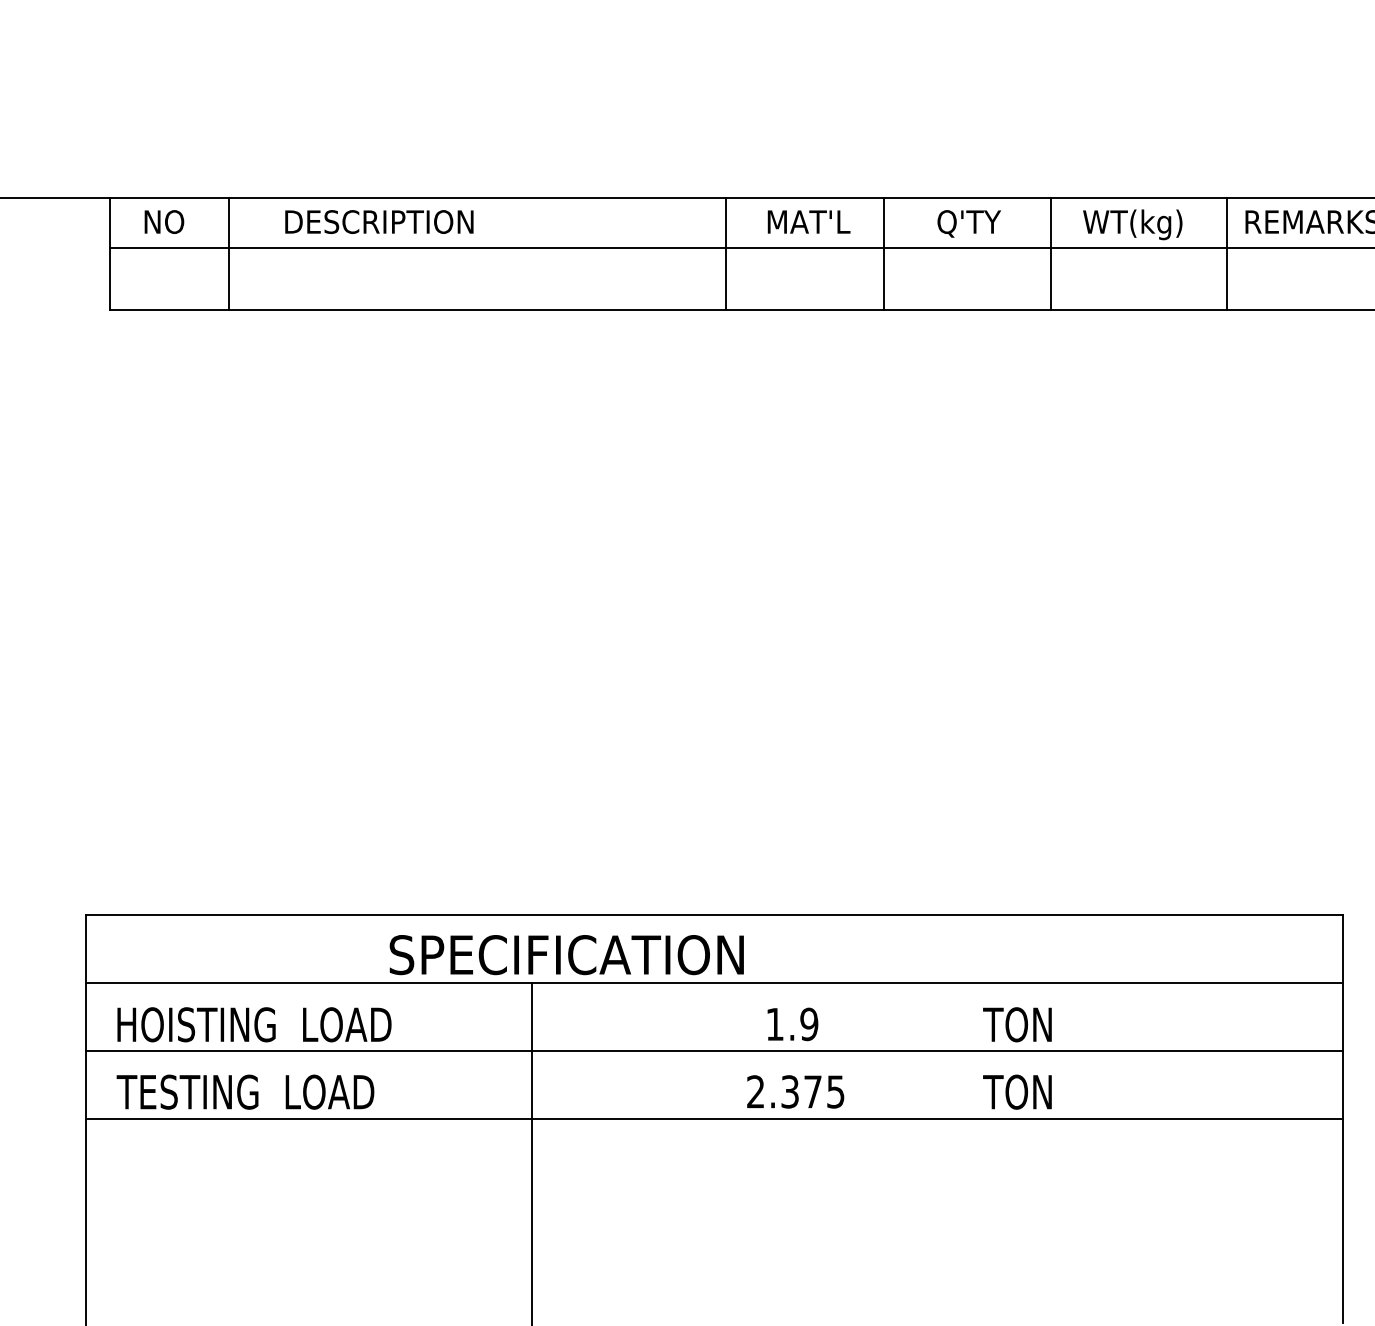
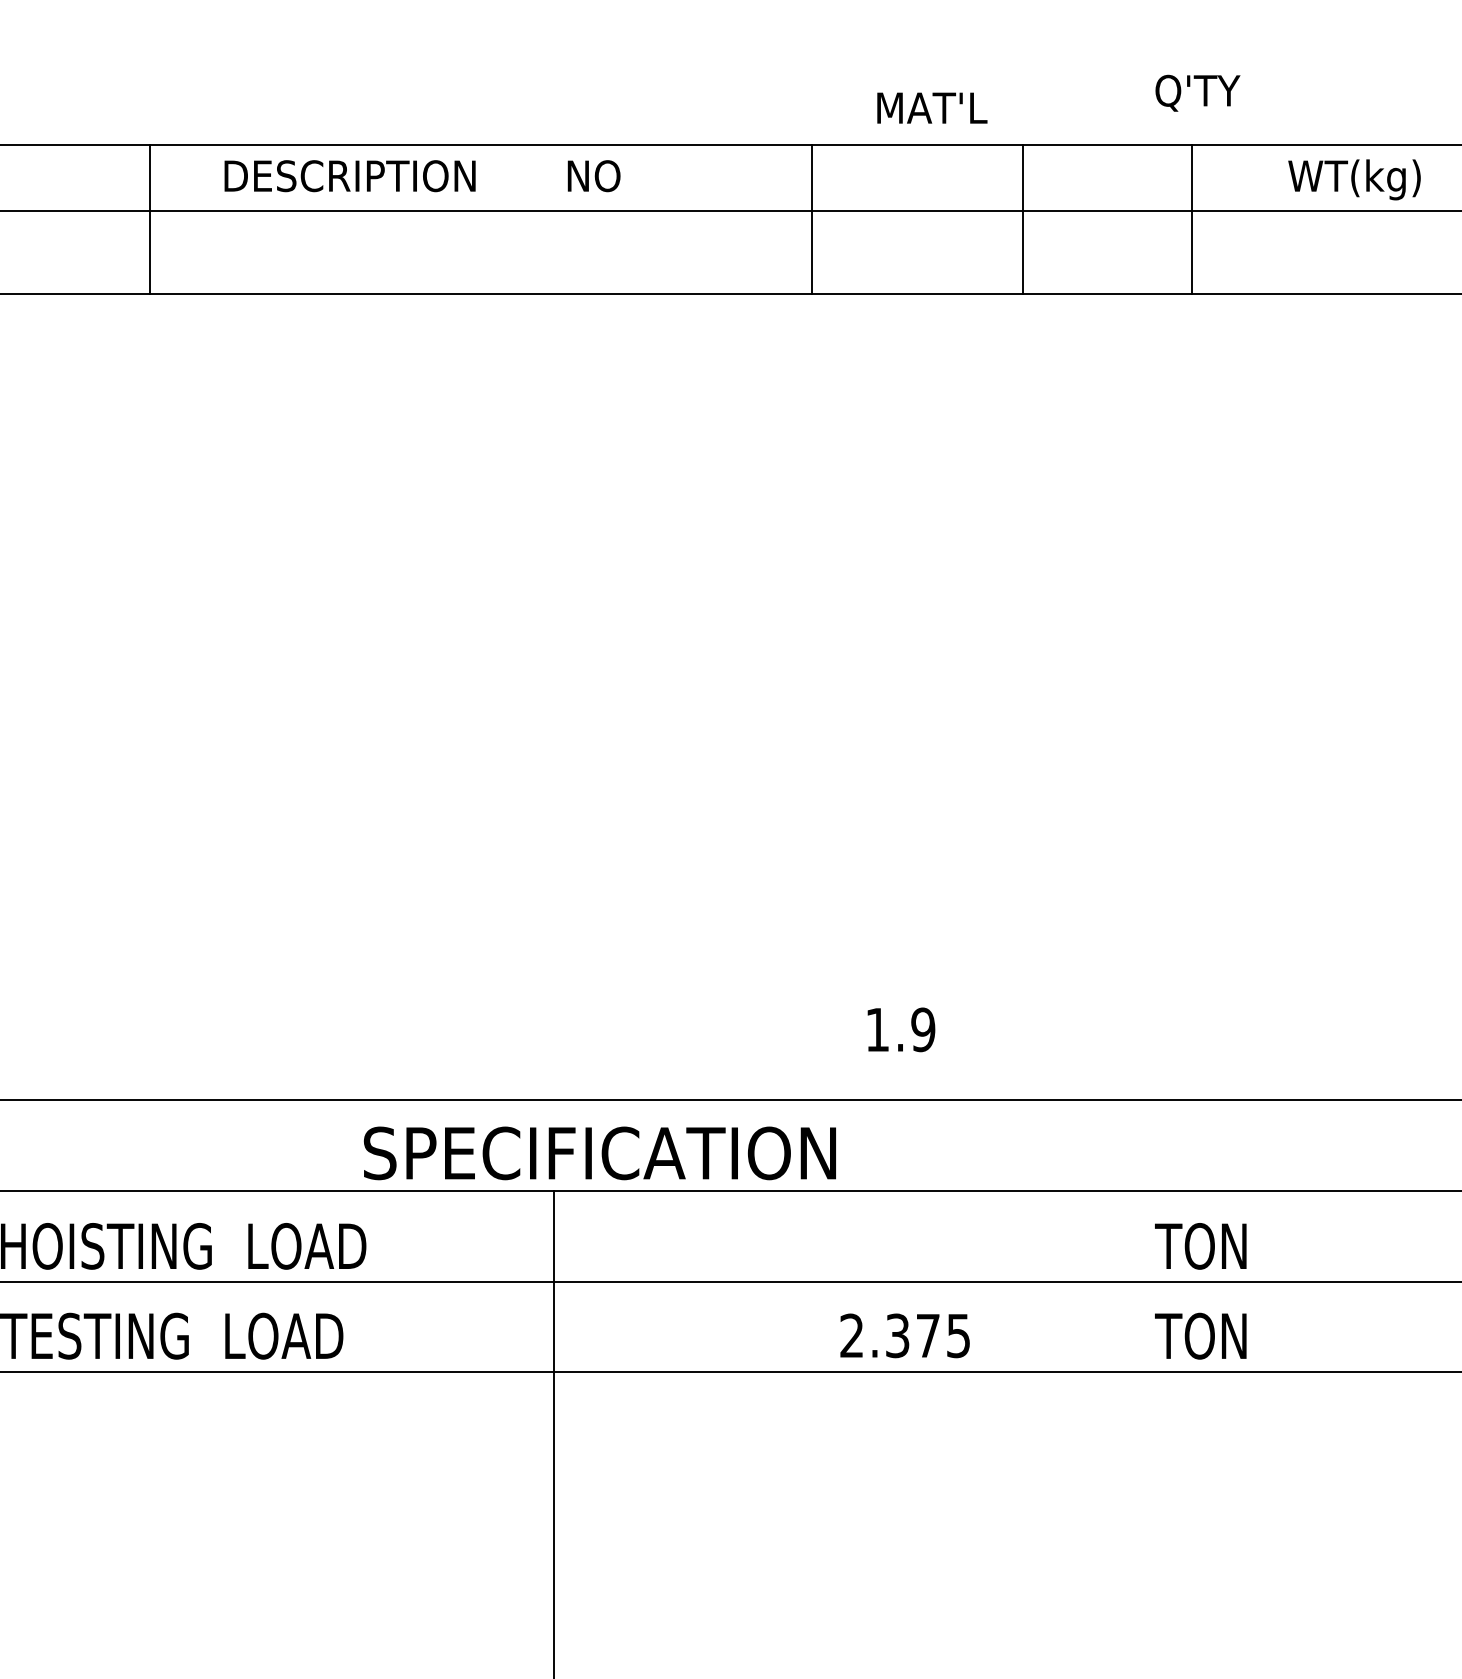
text: (164, 221) -> (594, 175), moved
text: (808, 221) -> (931, 107), moved
text: (968, 223) -> (1196, 92), moved
line: (1051, 254) -> (1192, 219), moved
text: (792, 1024) -> (900, 1030), moved

